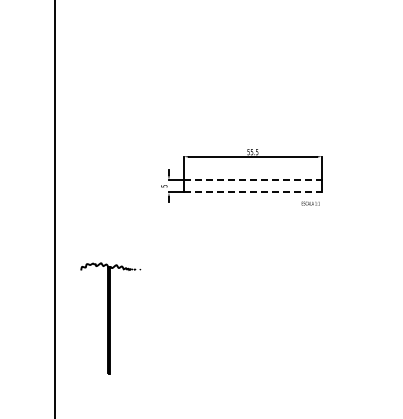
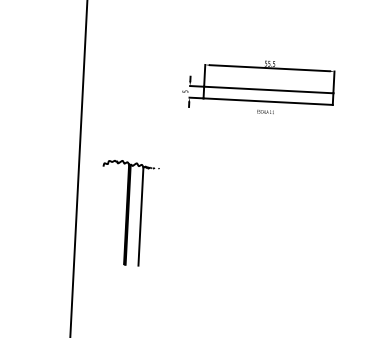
line: (252, 180) -> (268, 90), dashed -> solid
line: (252, 192) -> (267, 101), dashed -> solid
text: (310, 203) -> (265, 111), moved
line: (123, 321) -> (140, 216), added

